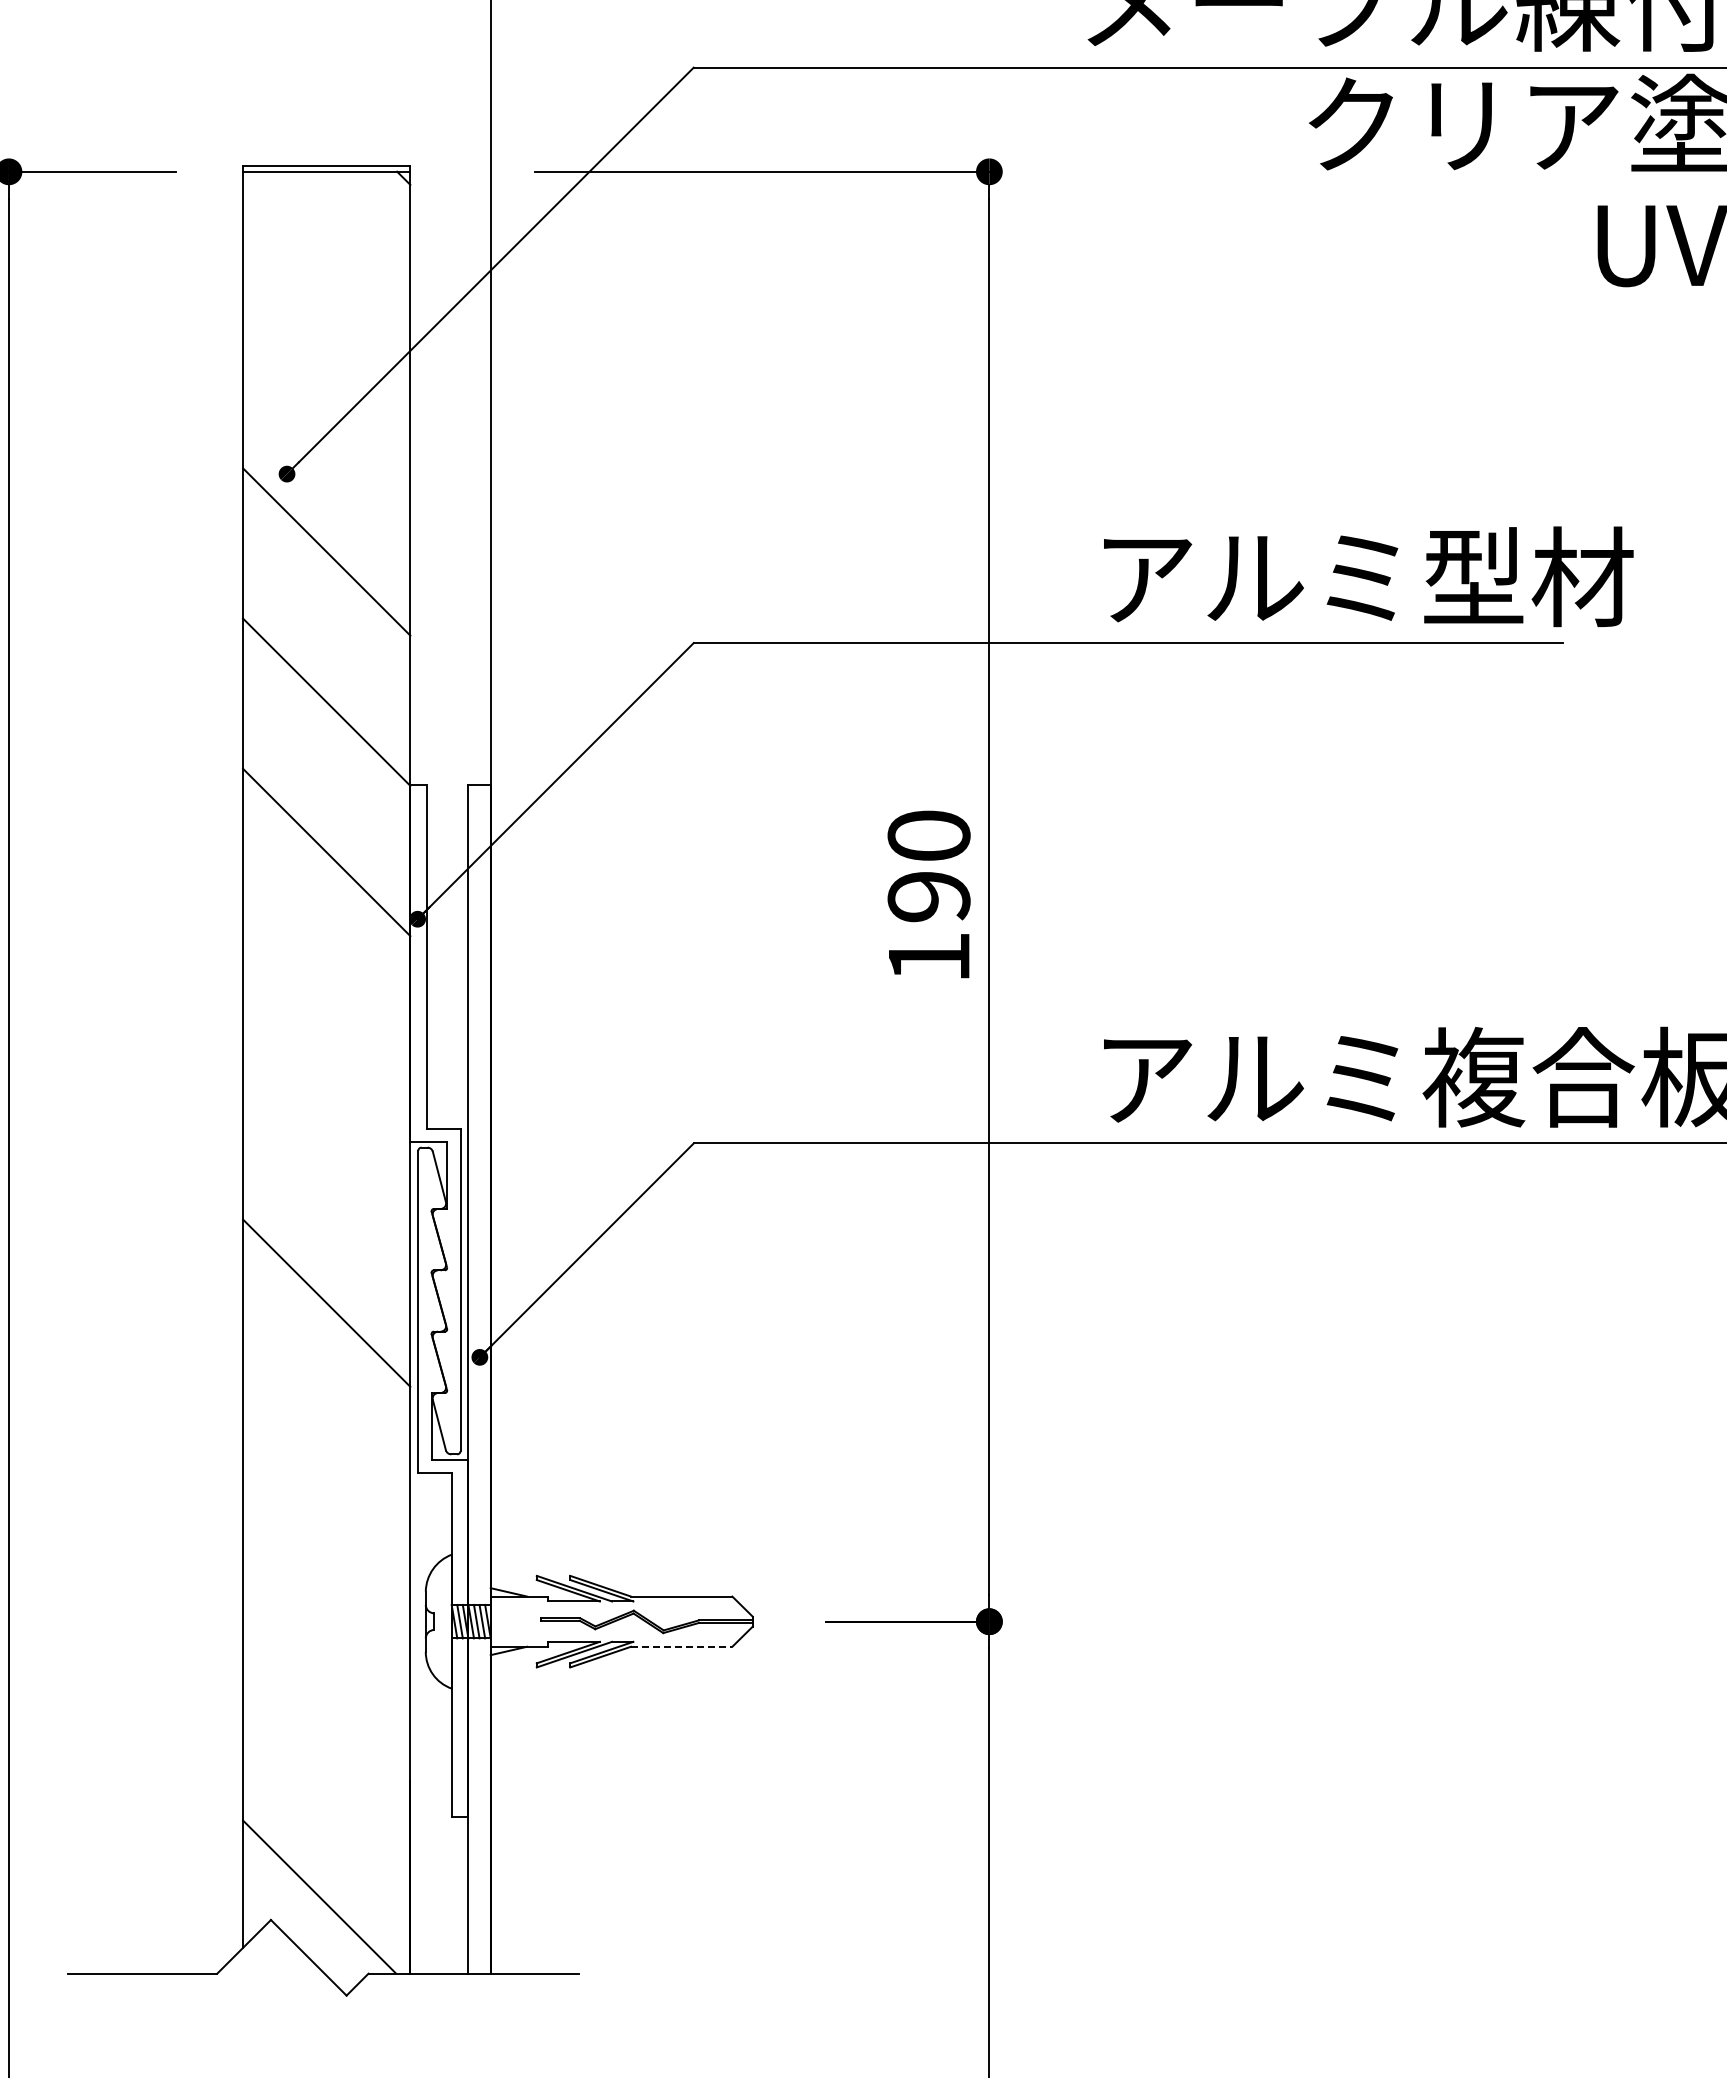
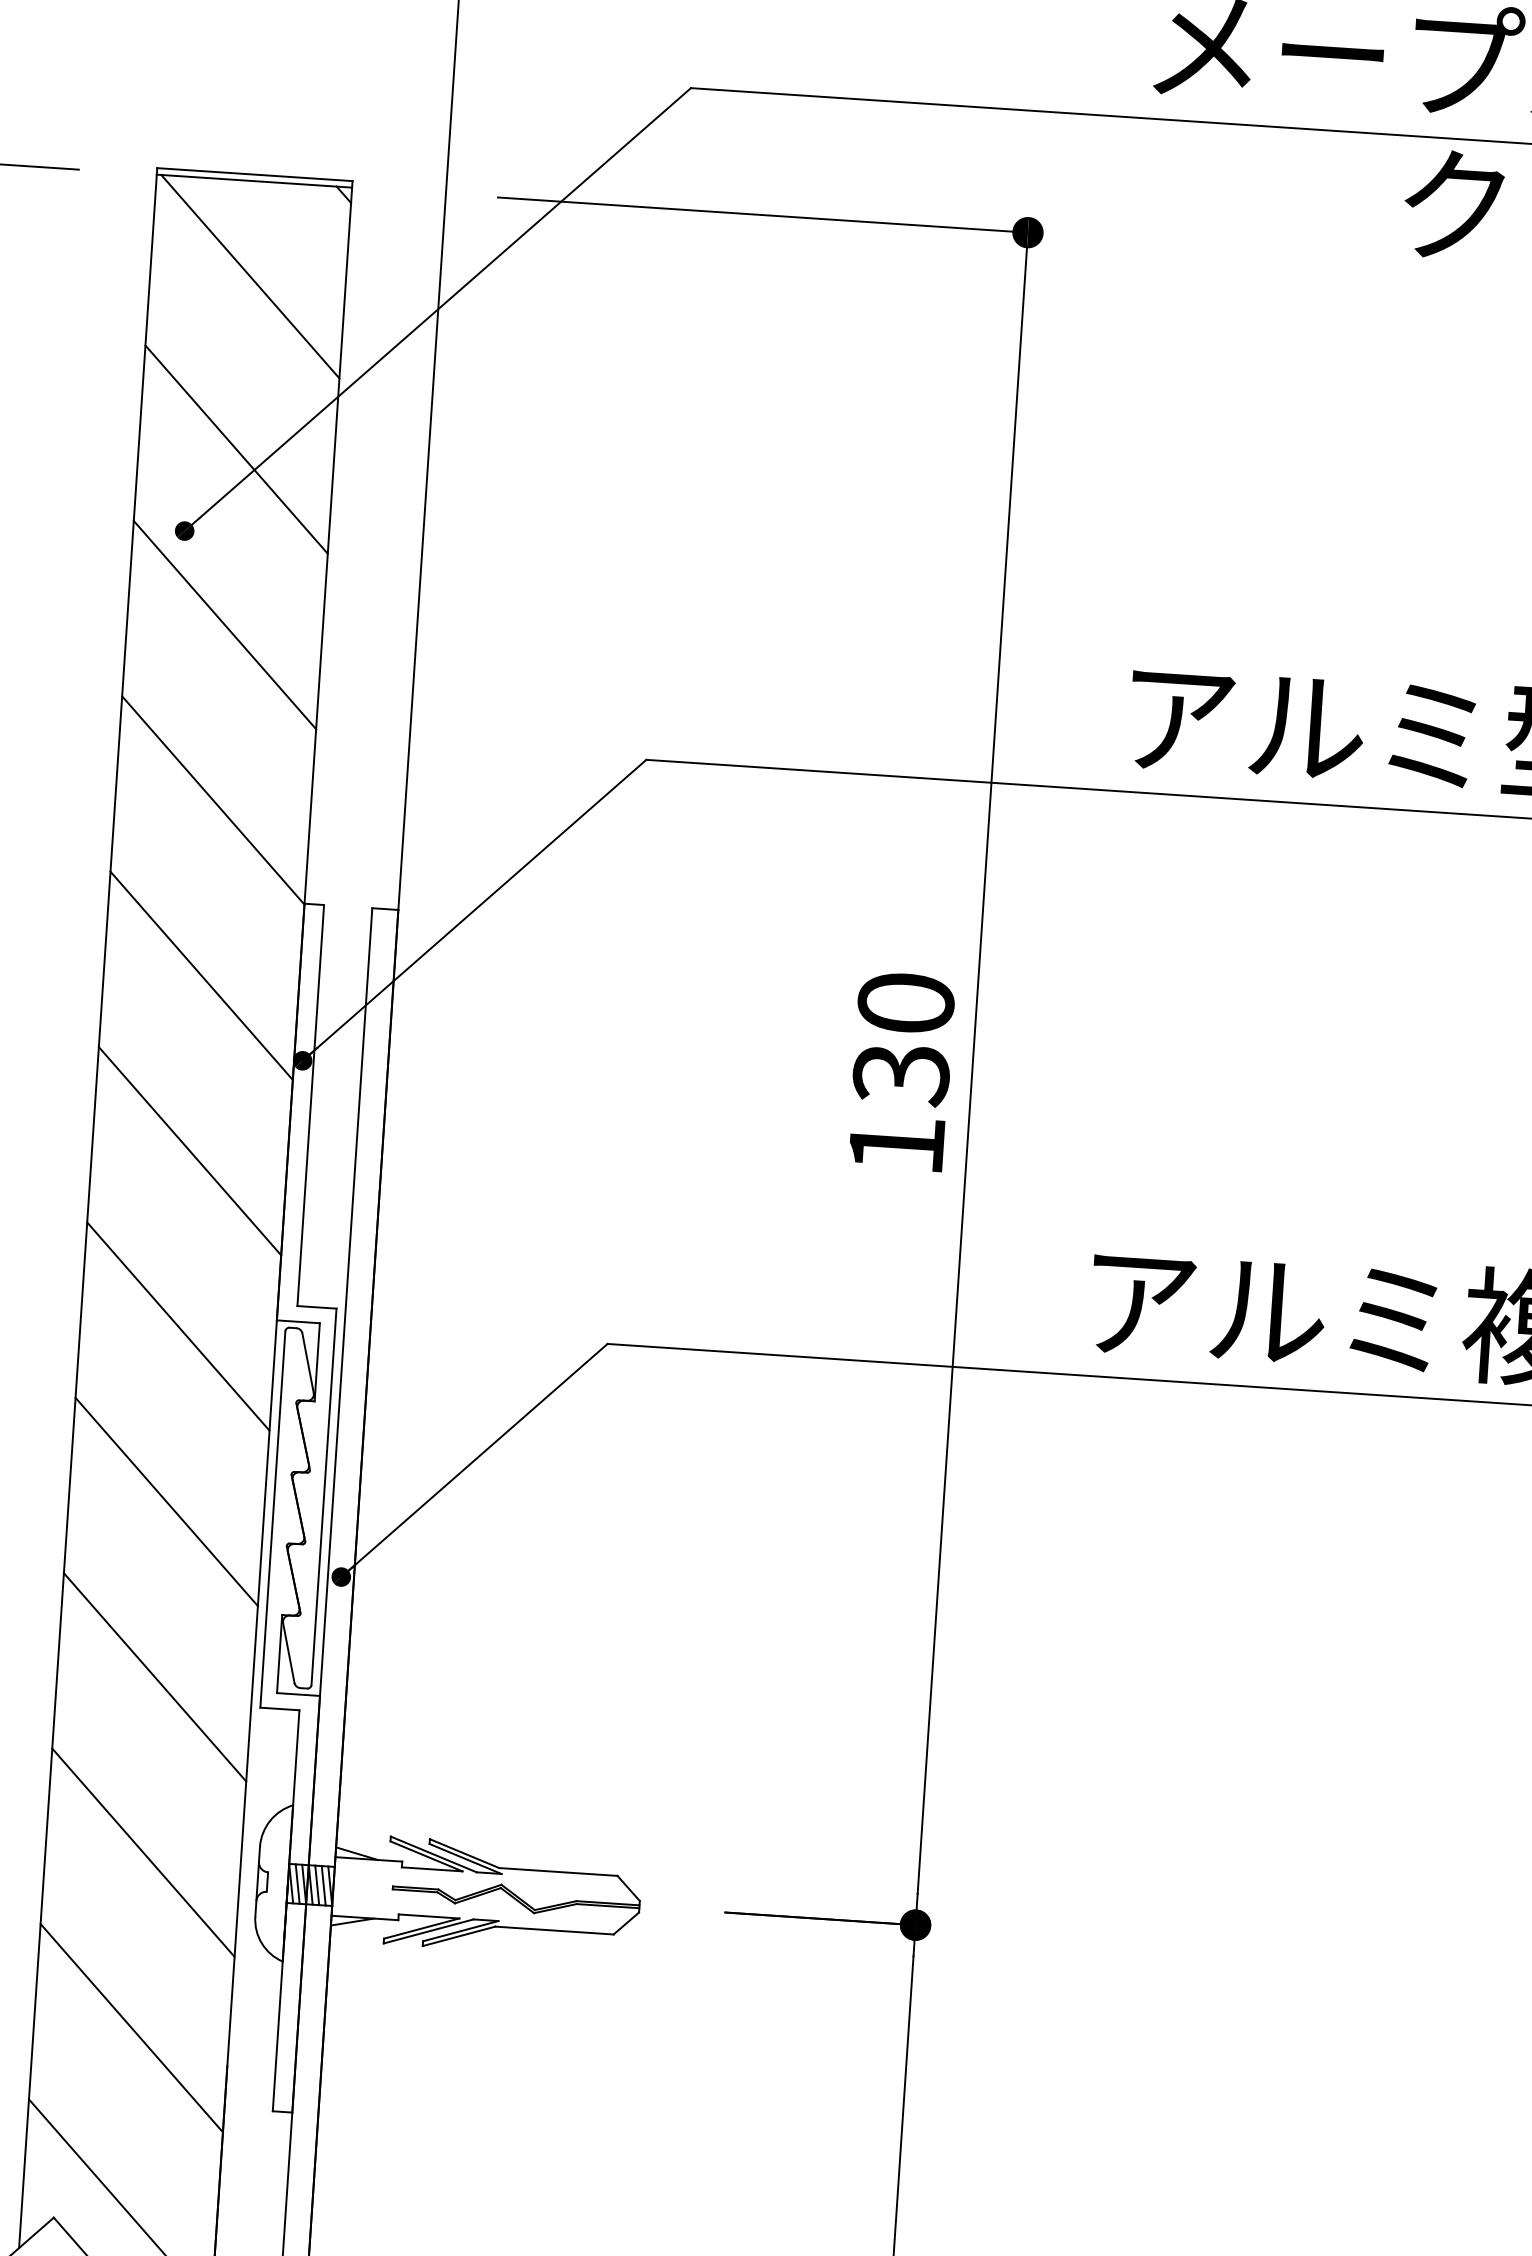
line: (328, 253) -> (250, 276), added
line: (326, 401) -> (236, 449), added
text: (928, 897) -> (900, 1075), 190 -> 130
line: (326, 1002) -> (189, 1150), added
line: (326, 1152) -> (178, 1326), added
line: (326, 1453) -> (154, 1677), added
line: (326, 1603) -> (143, 1852), added
line: (681, 1646) -> (554, 1930), dashed -> solid
line: (326, 1753) -> (131, 2027), added

